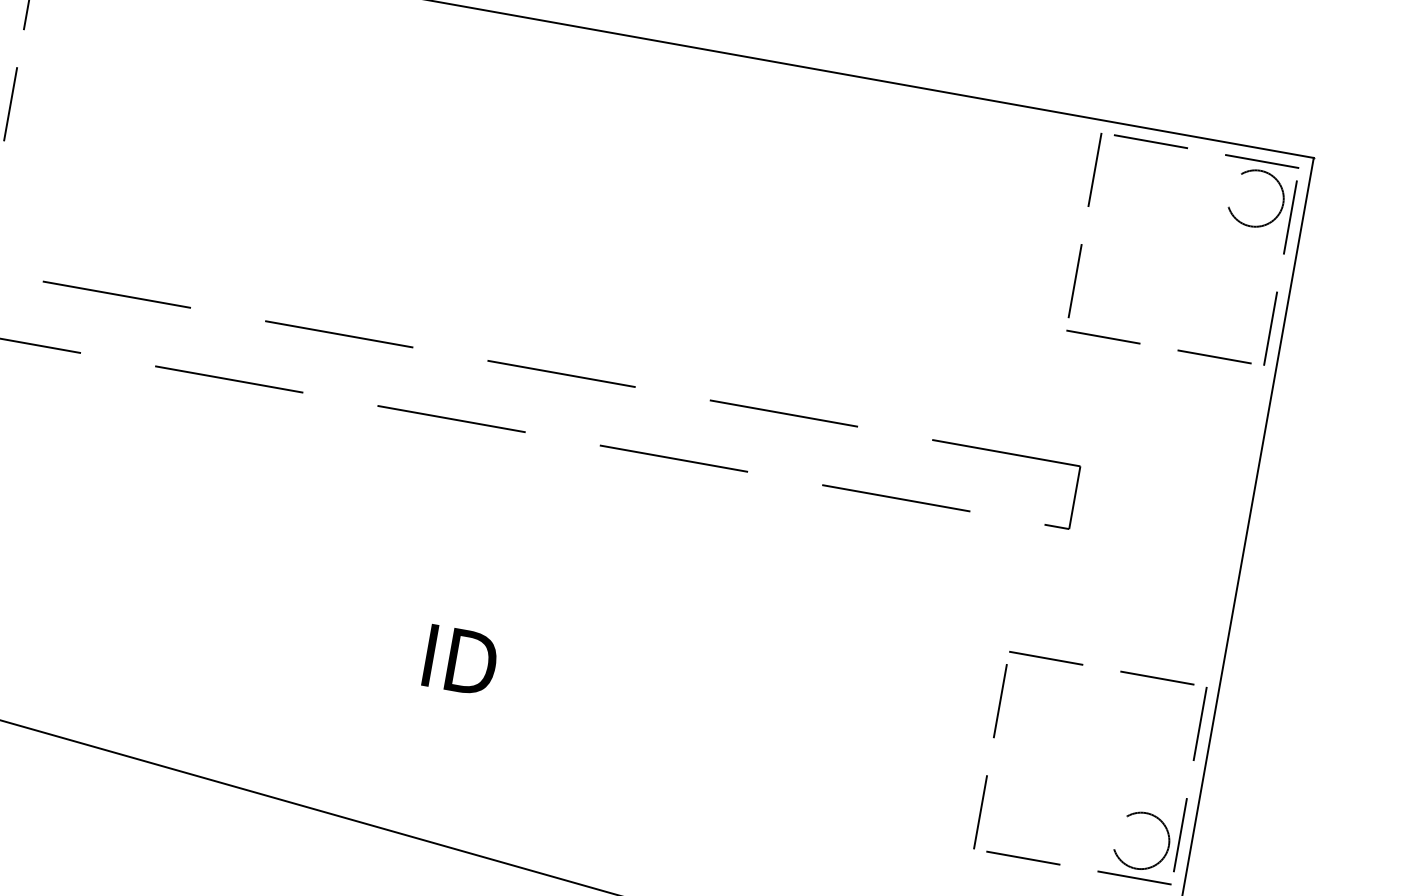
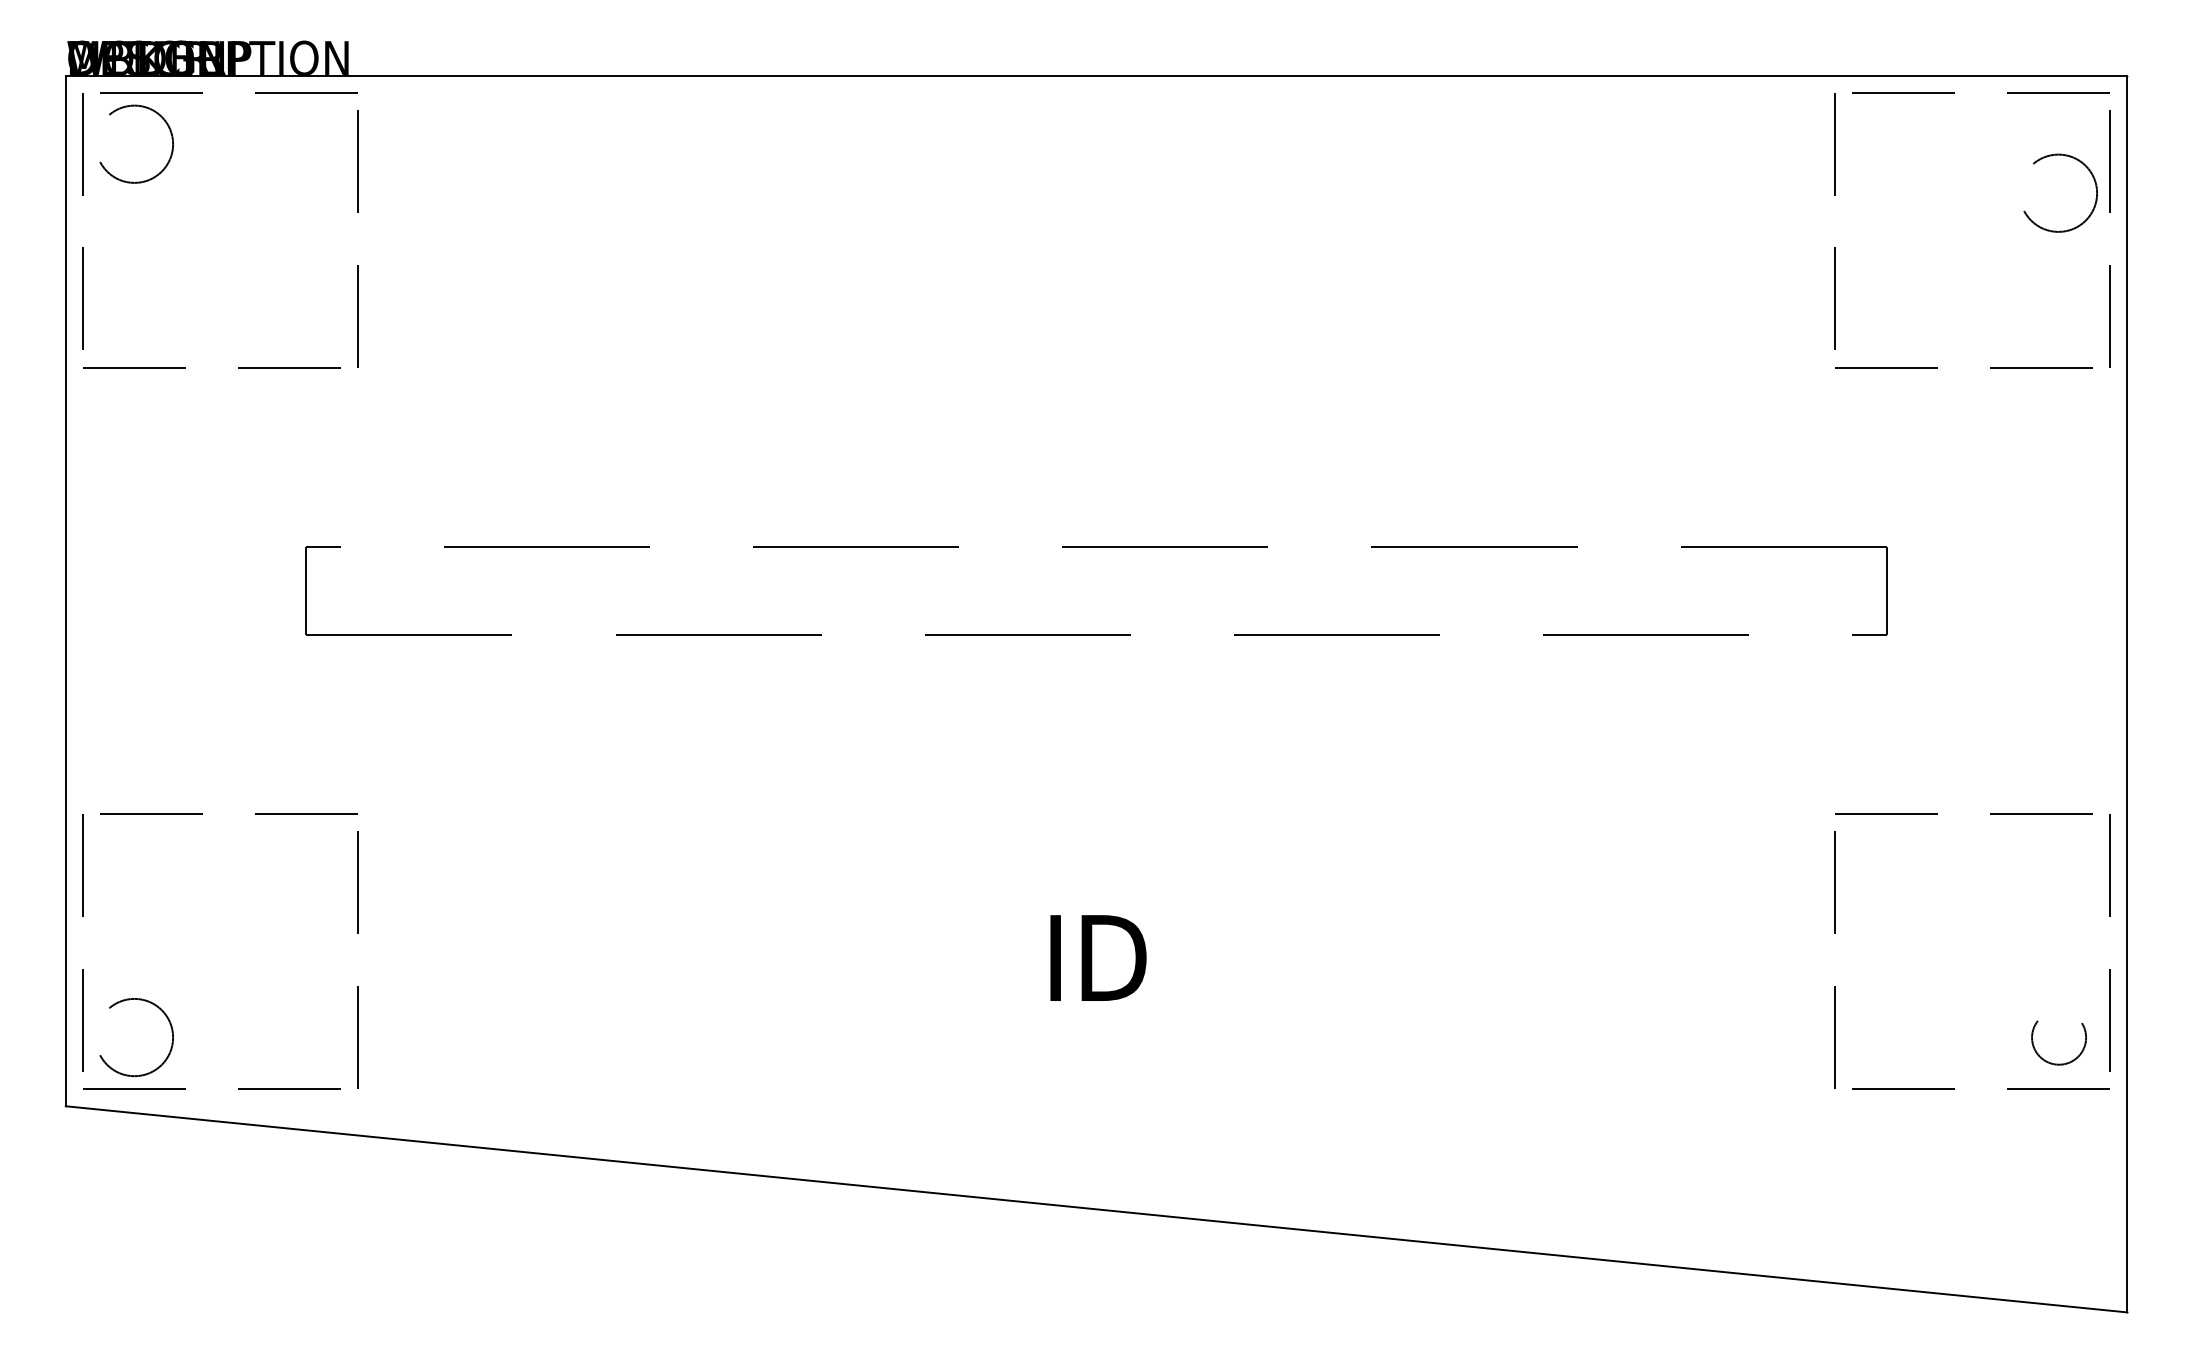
circle: (1257, 198) -> (2060, 192), moved
circle: (1142, 841) -> (2060, 1037), size x0.7

